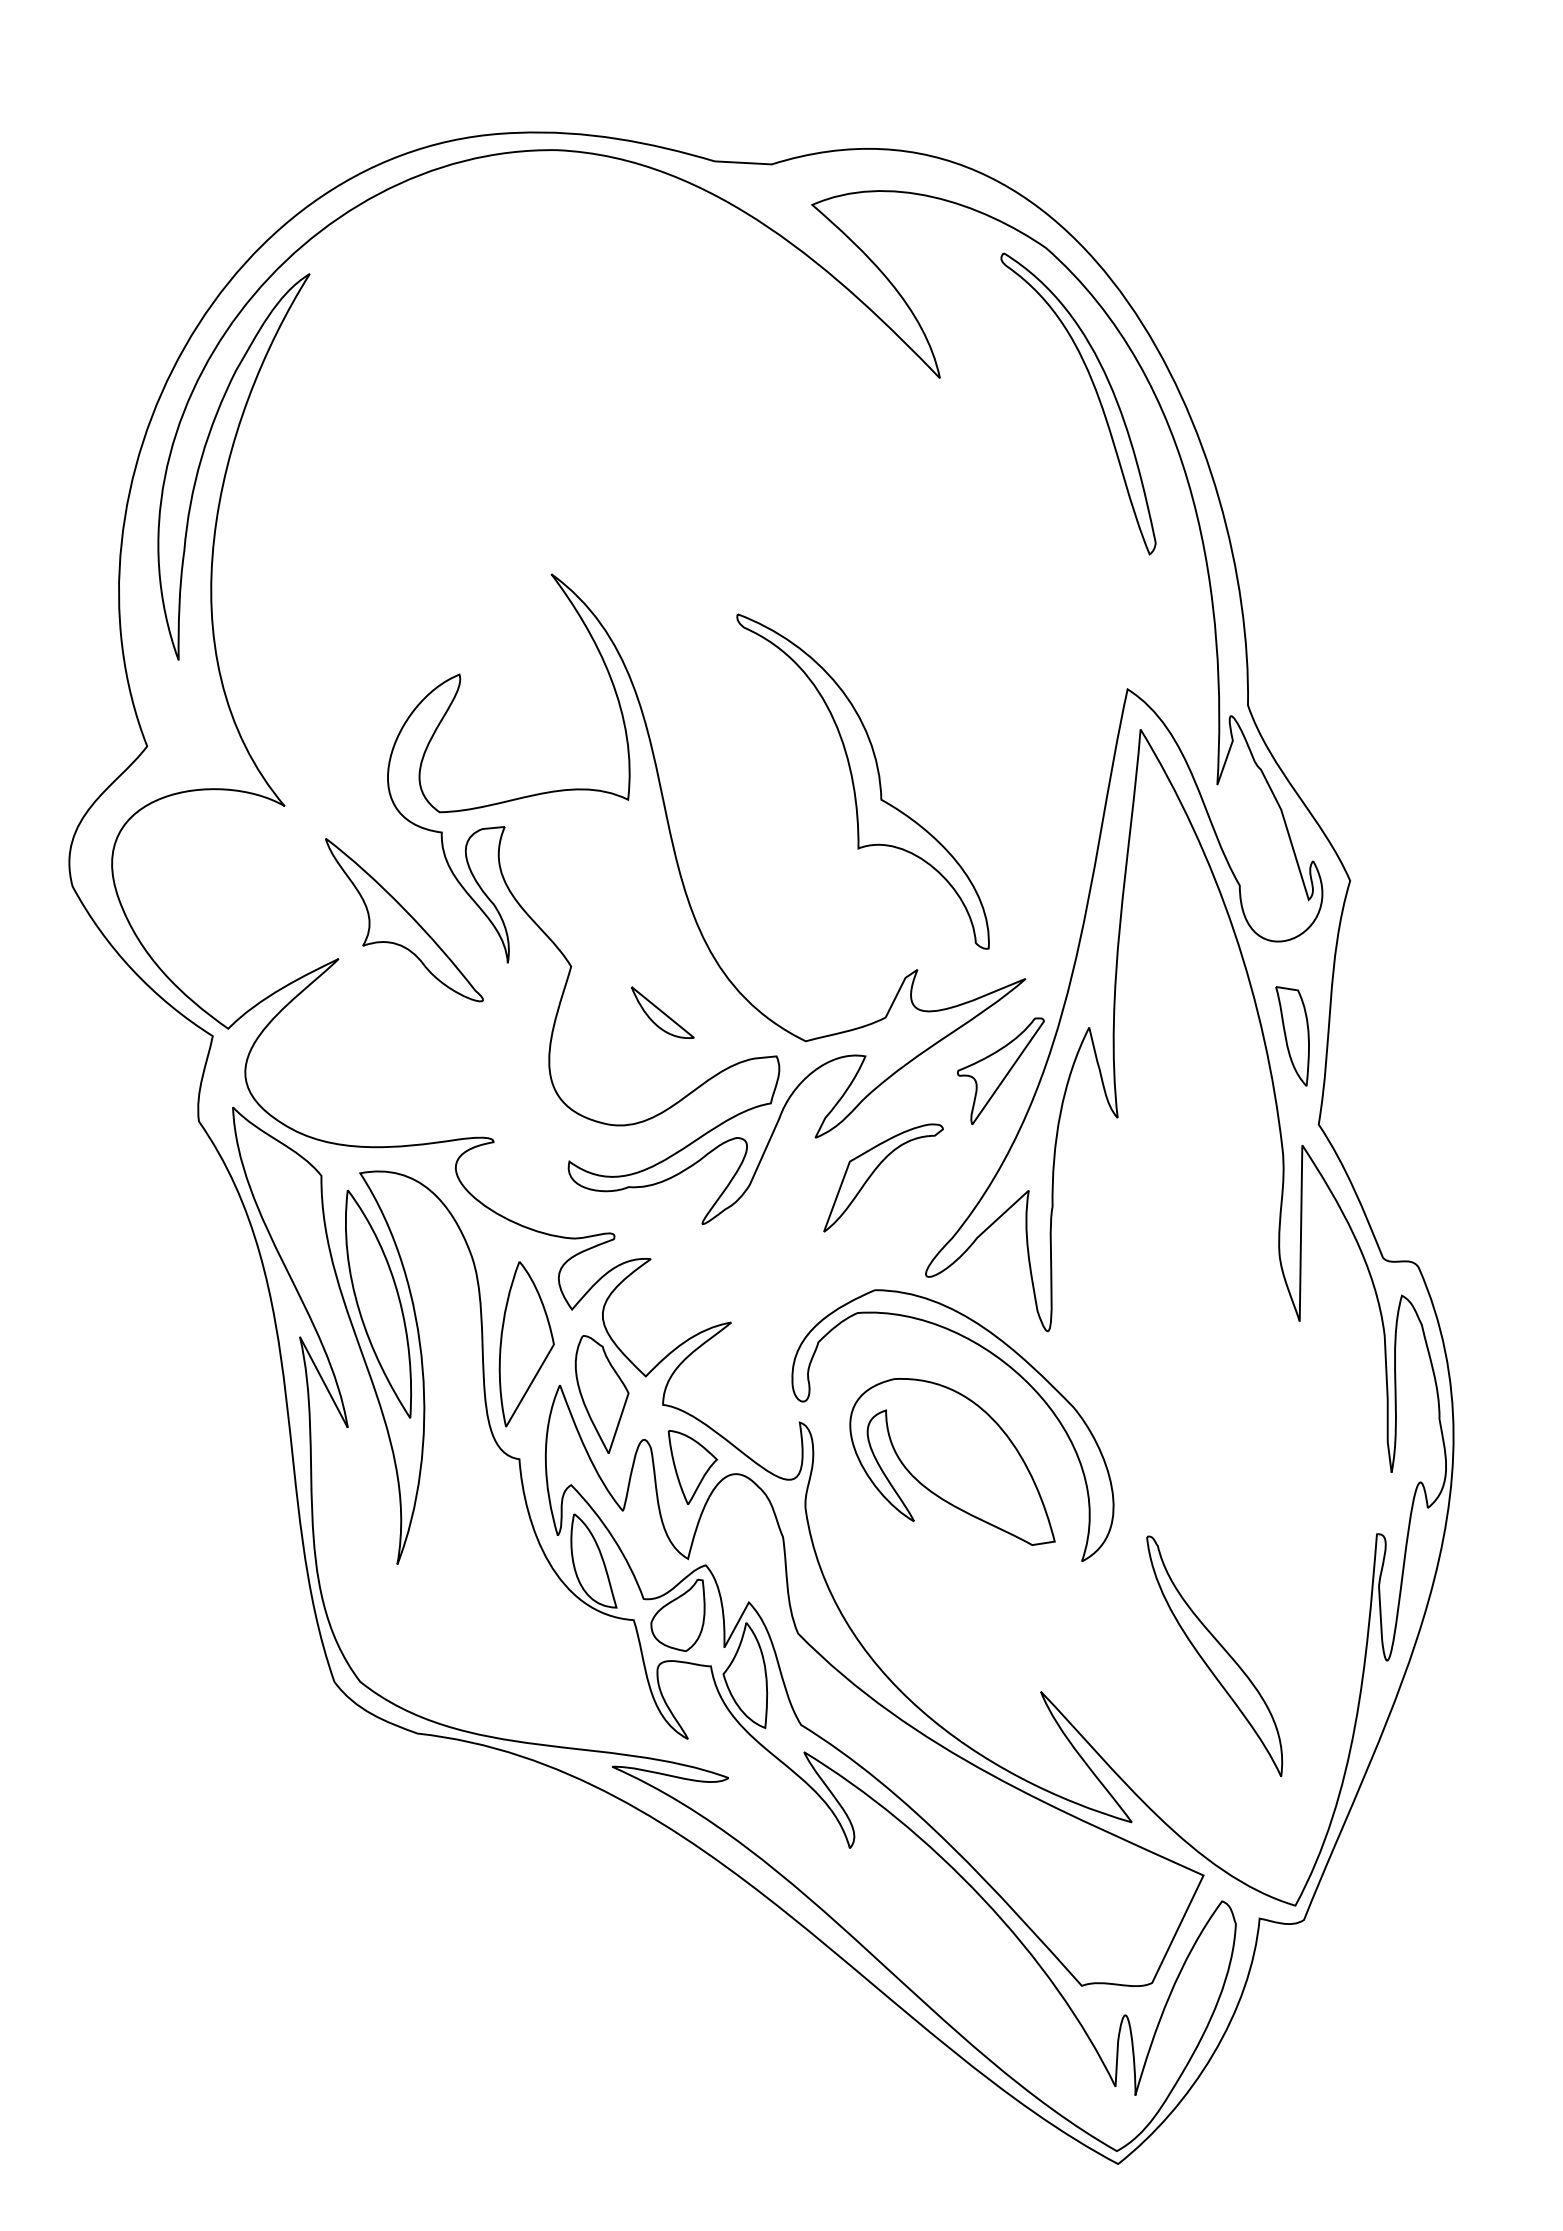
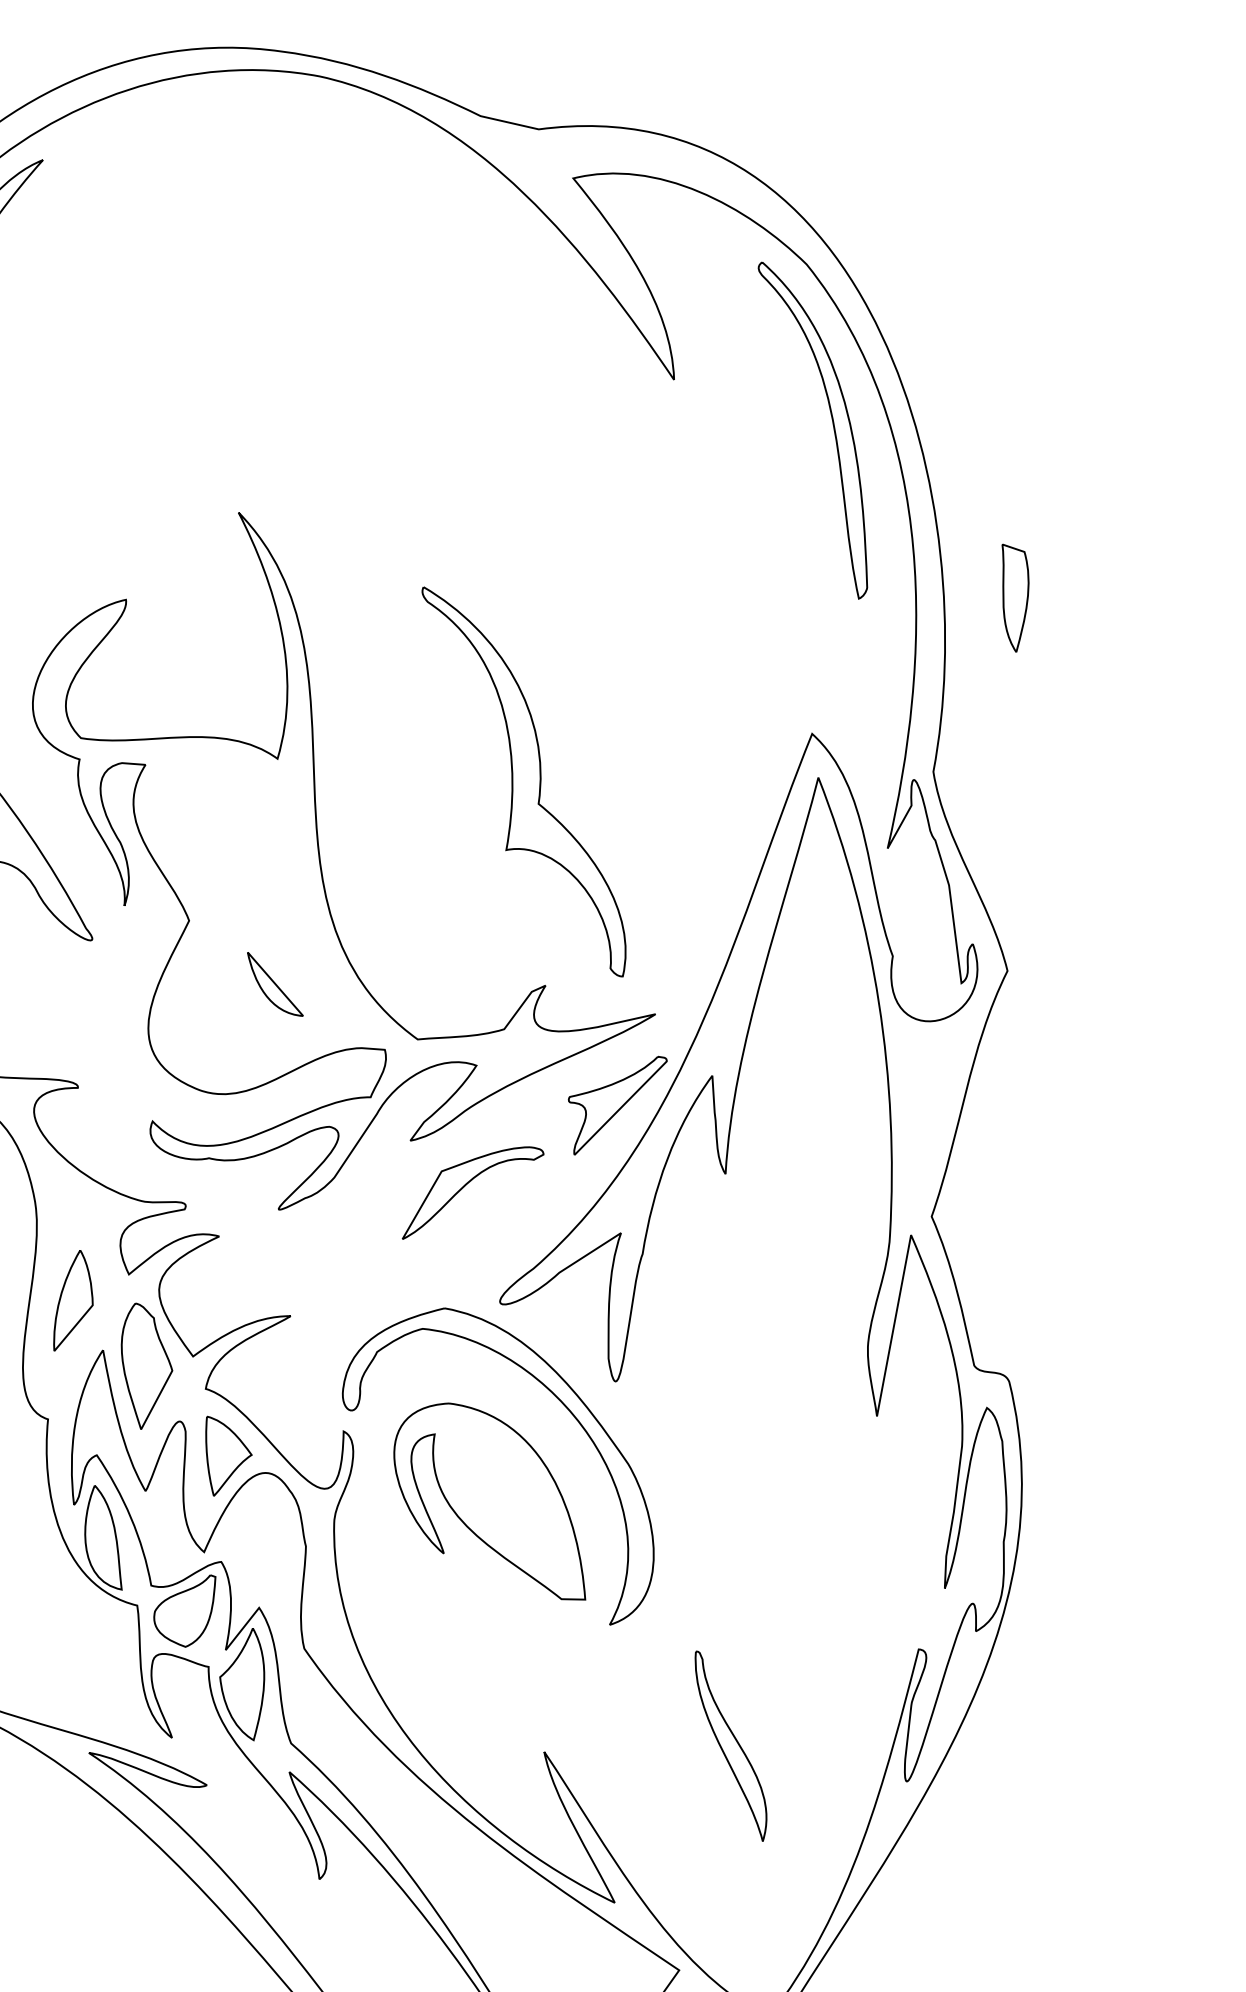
part: (1292, 1036) -> (1010, 598), moved
part: (526, 1344) -> (75, 1302), size x0.6
part: (1214, 1655) -> (729, 1745), size x0.7

